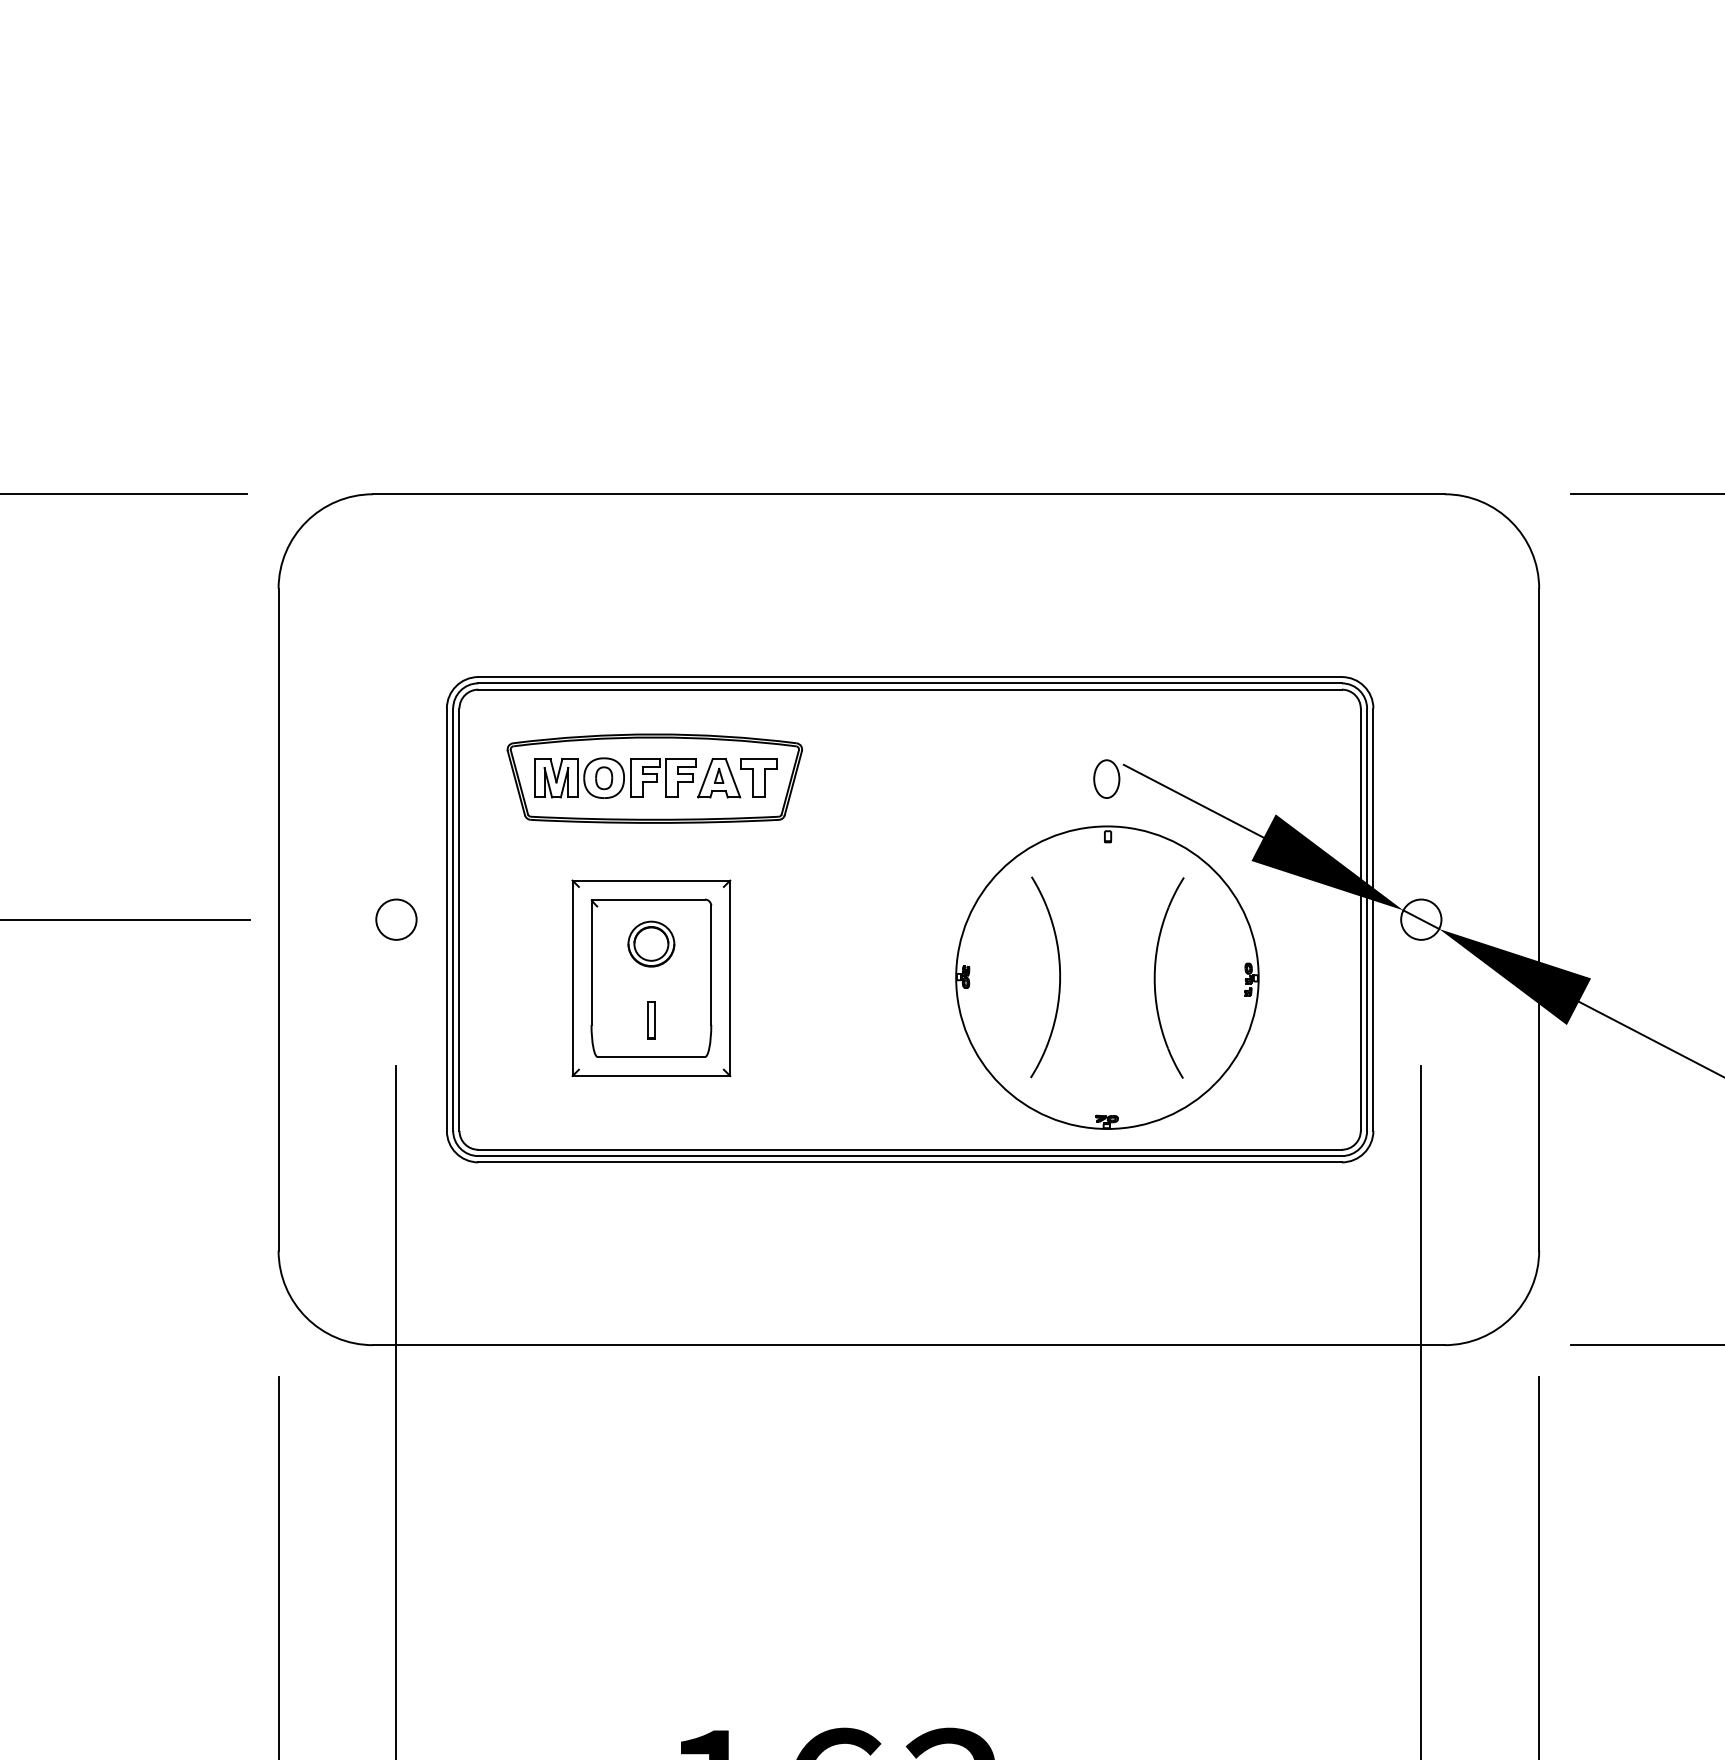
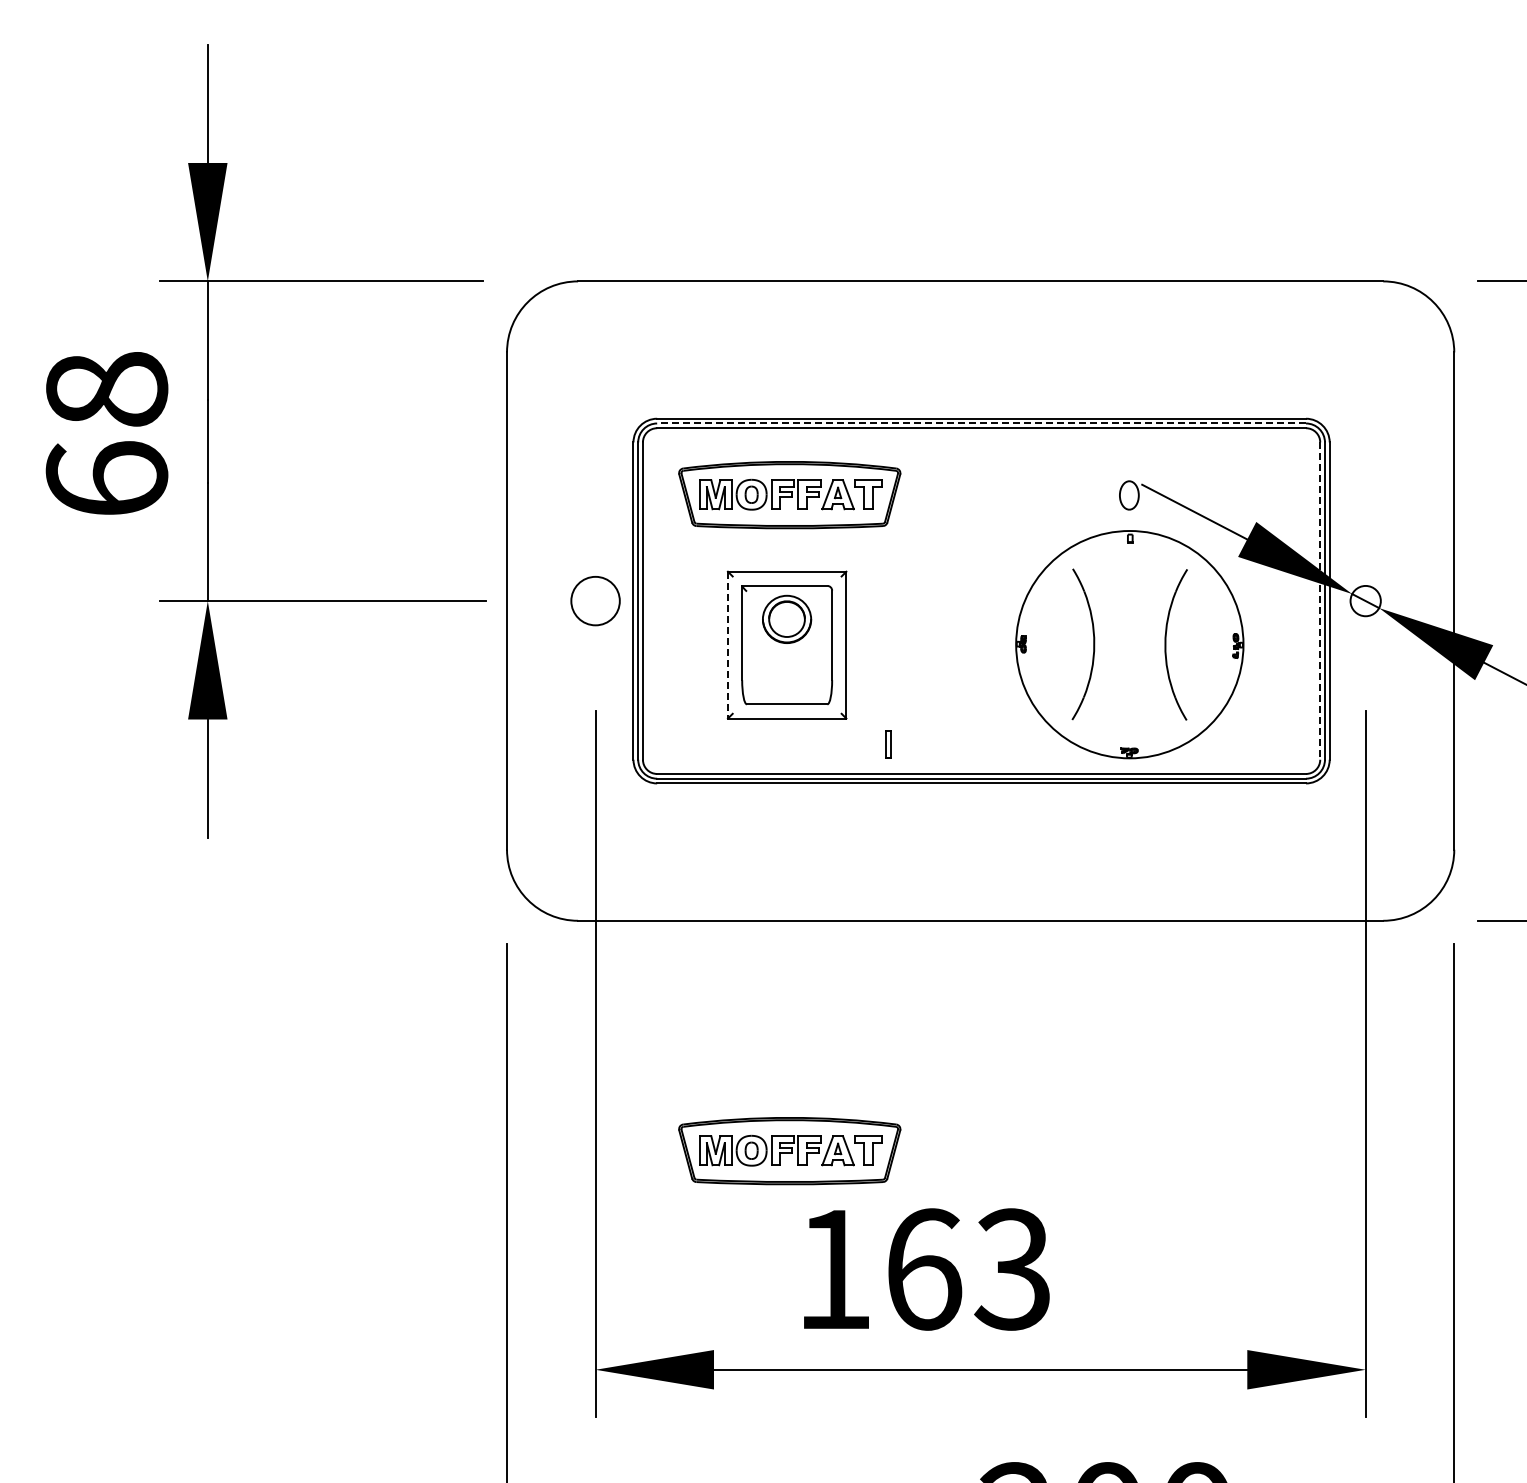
line: (910, 683) -> (981, 423), solid -> dashed
circle: (396, 918) -> (595, 600), size x1.6
line: (1361, 920) -> (1320, 601), solid -> dashed
part: (651, 944) -> (787, 619), size x1.4
line: (571, 978) -> (727, 645), solid -> dashed
part: (651, 1020) -> (888, 744), moved
part: (654, 1652) -> (789, 1151), added

